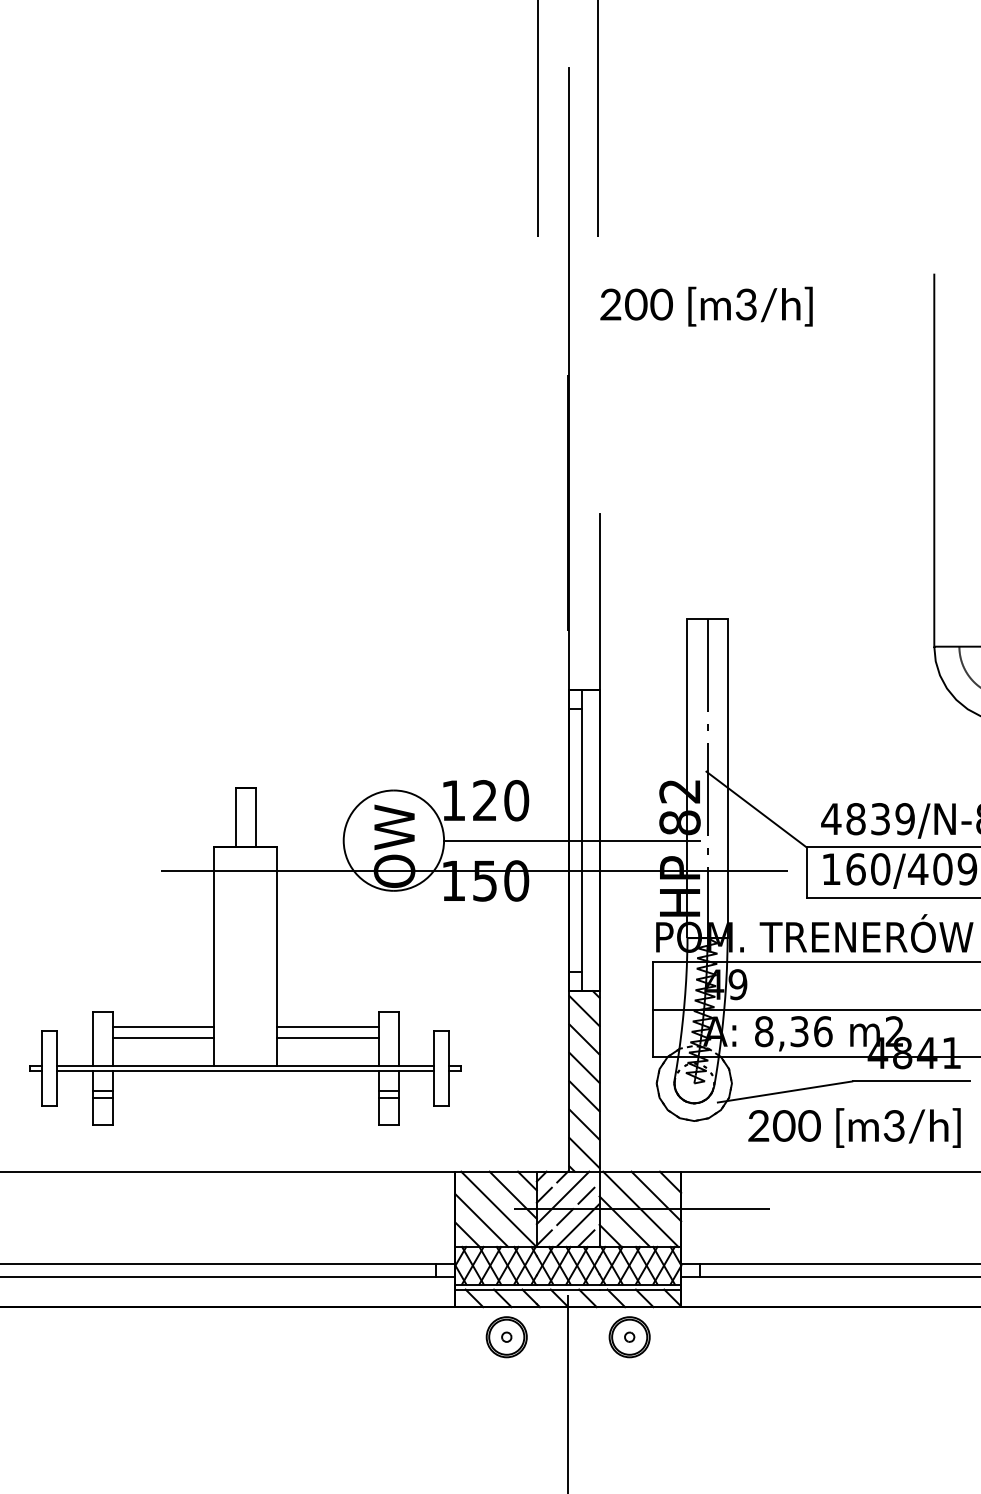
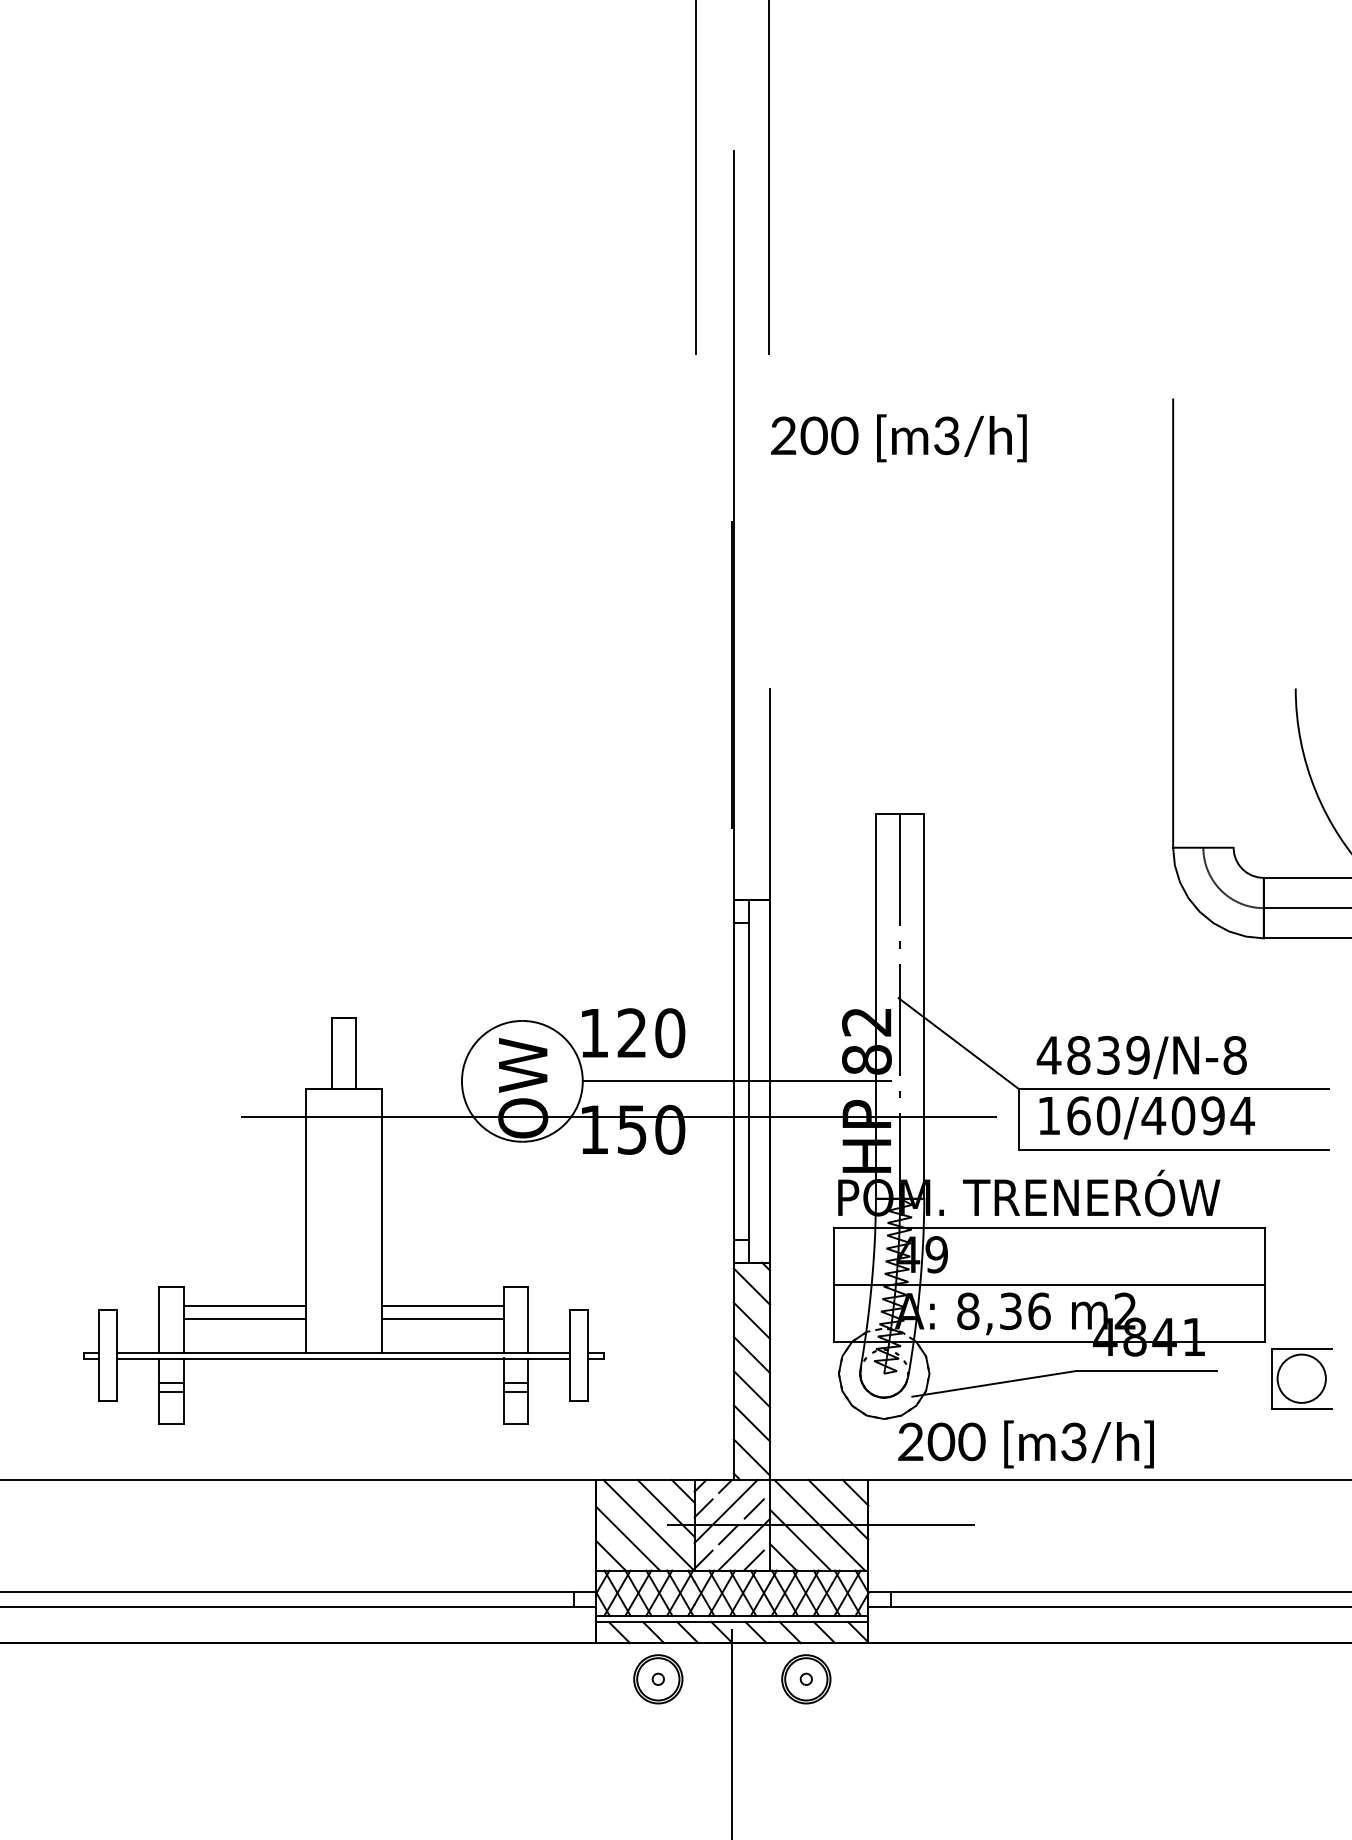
text: (854, 1128) -> (1025, 1444), moved

